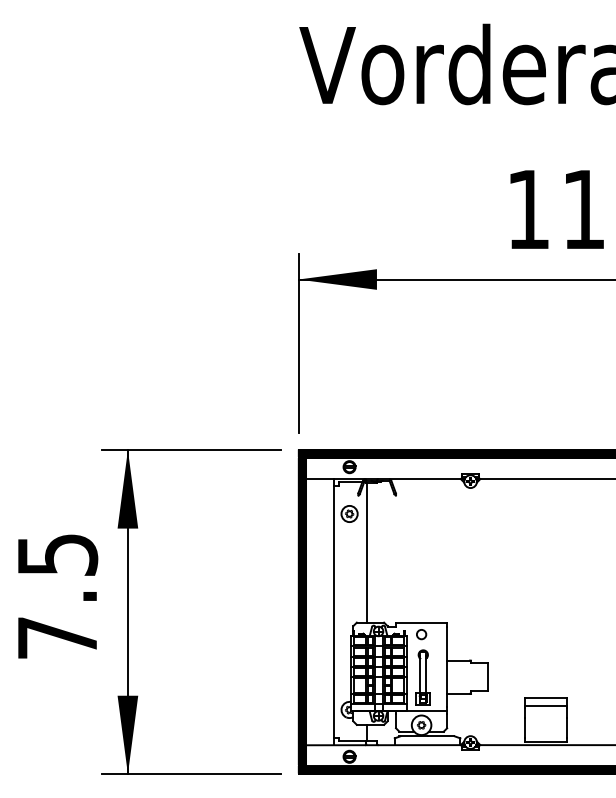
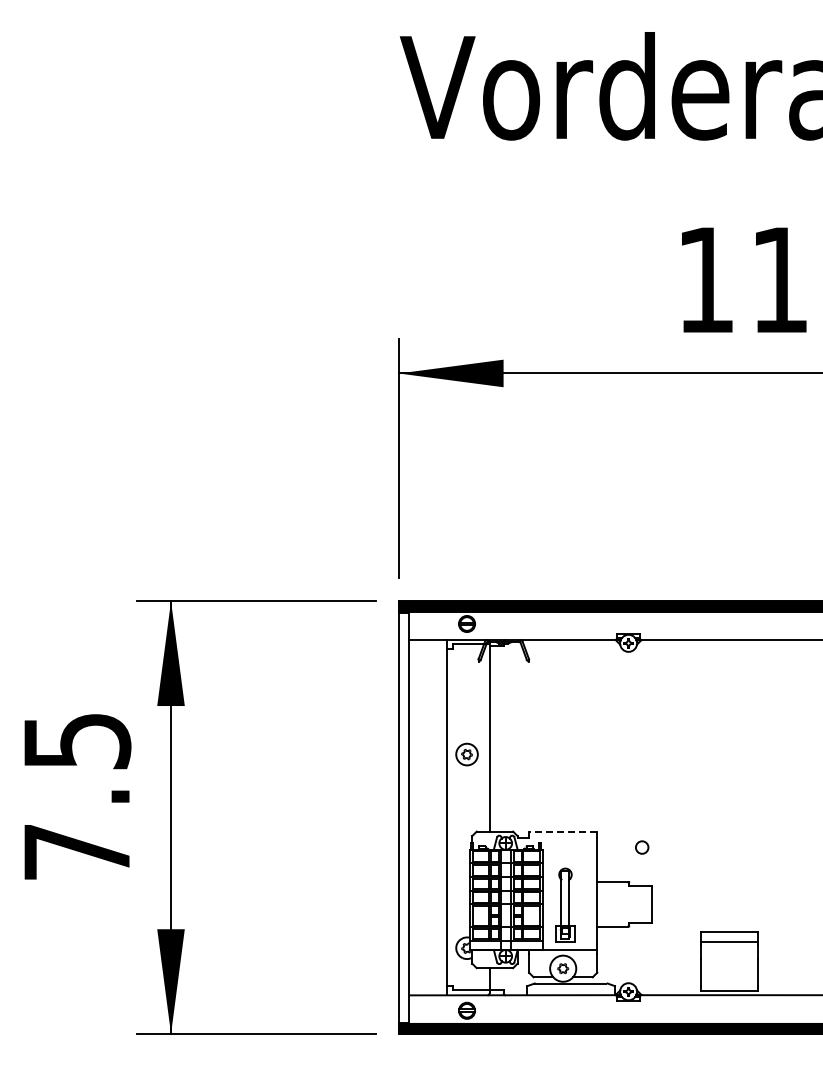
part: (349, 513) -> (466, 754), moved
hatch: (302, 612) -> (403, 817), removed
line: (421, 622) -> (562, 831), solid -> dashed
circle: (421, 634) -> (642, 847), moved

